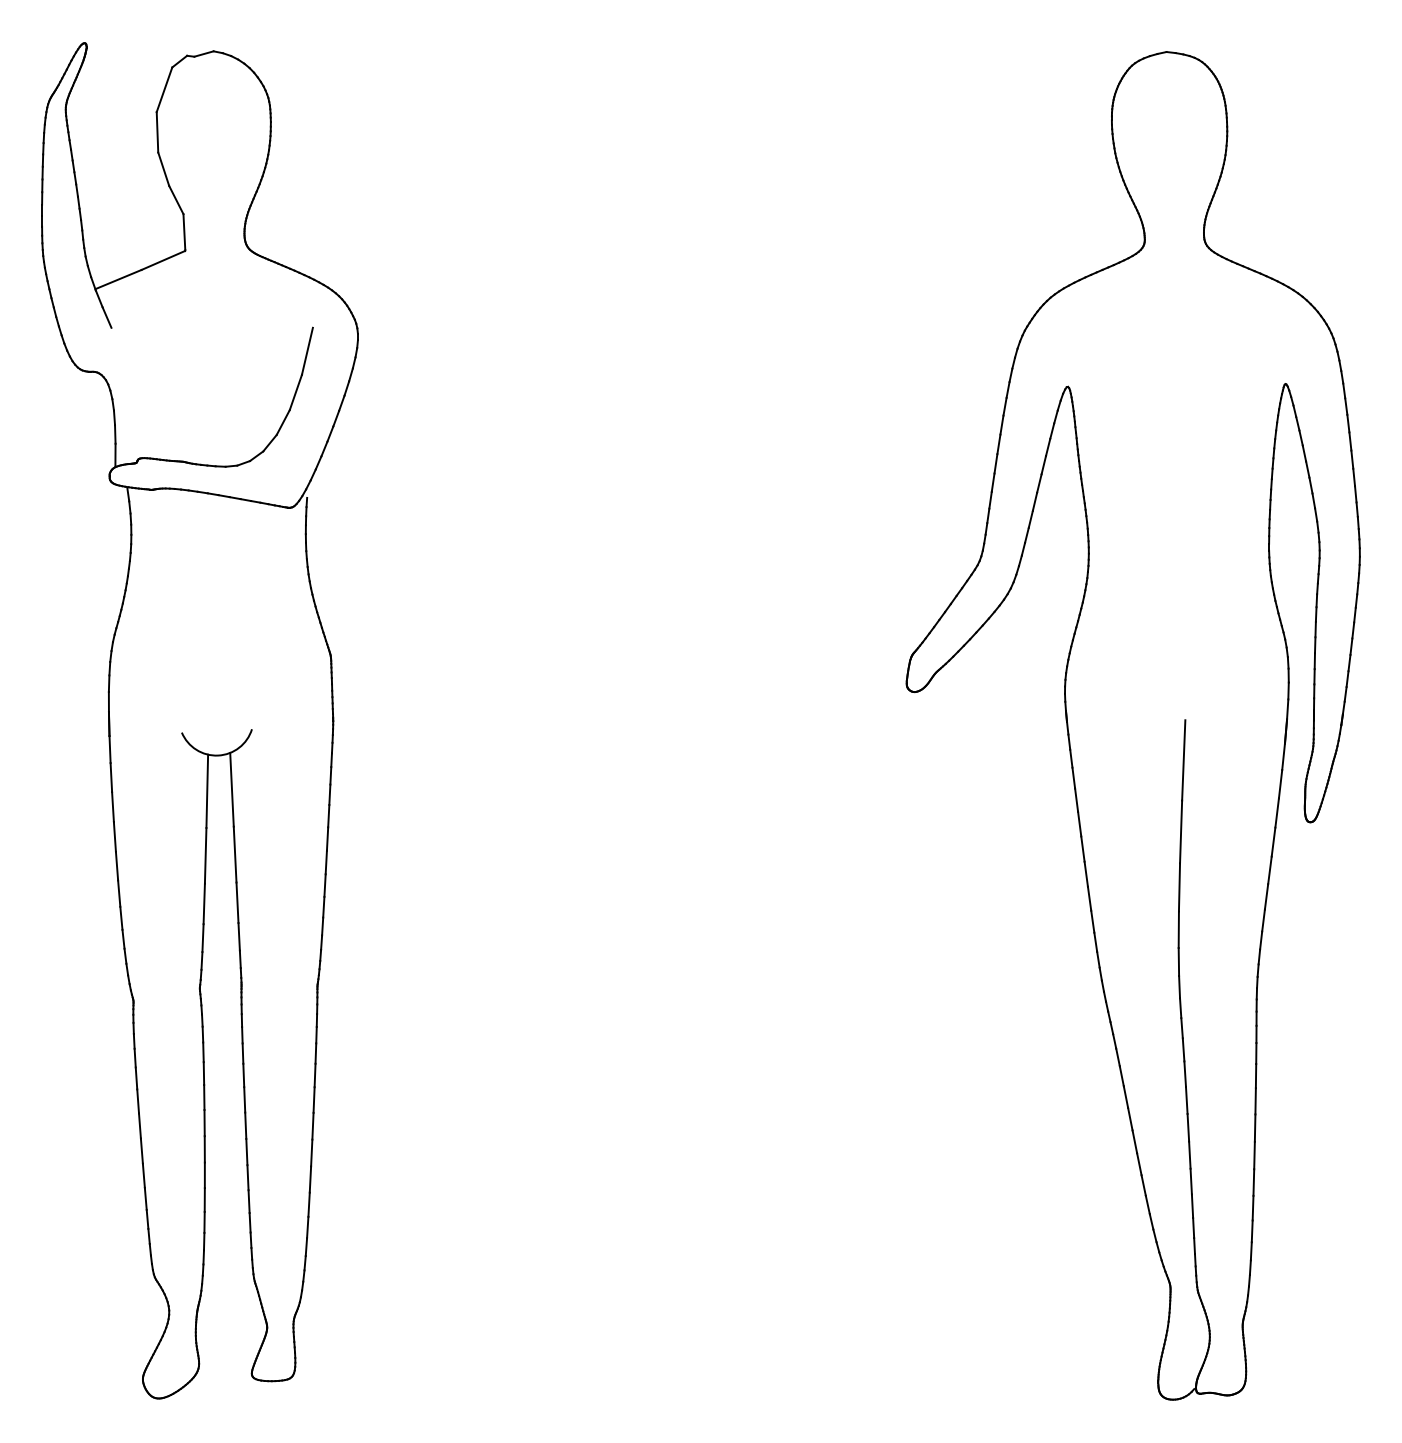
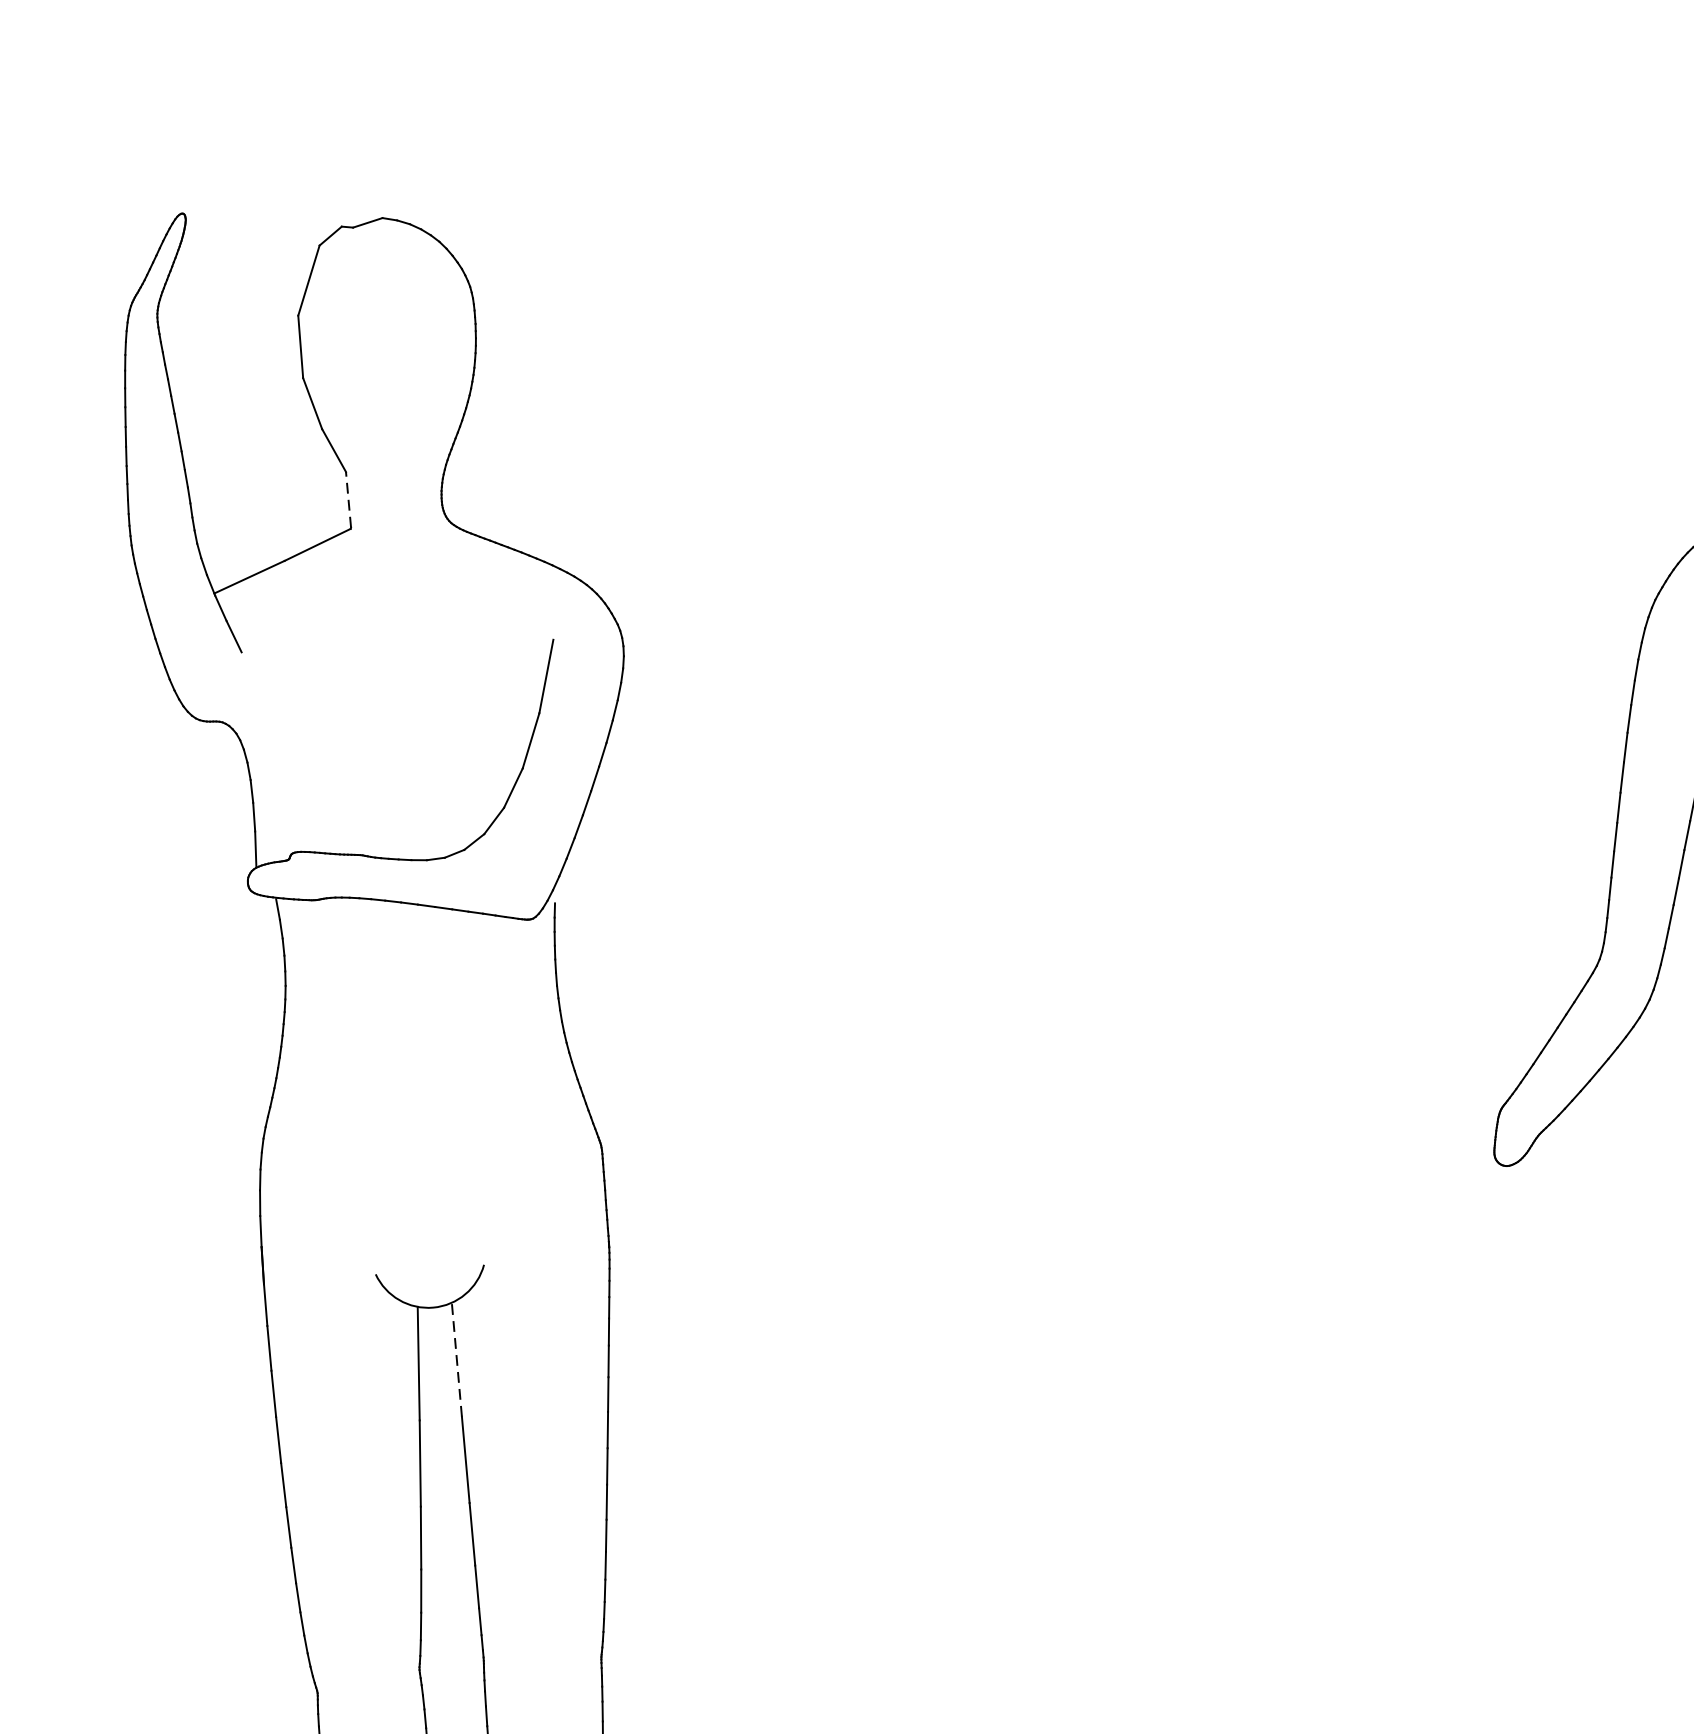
line: (184, 231) -> (348, 498), solid -> dashed
line: (232, 789) -> (457, 1359), solid -> dashed

